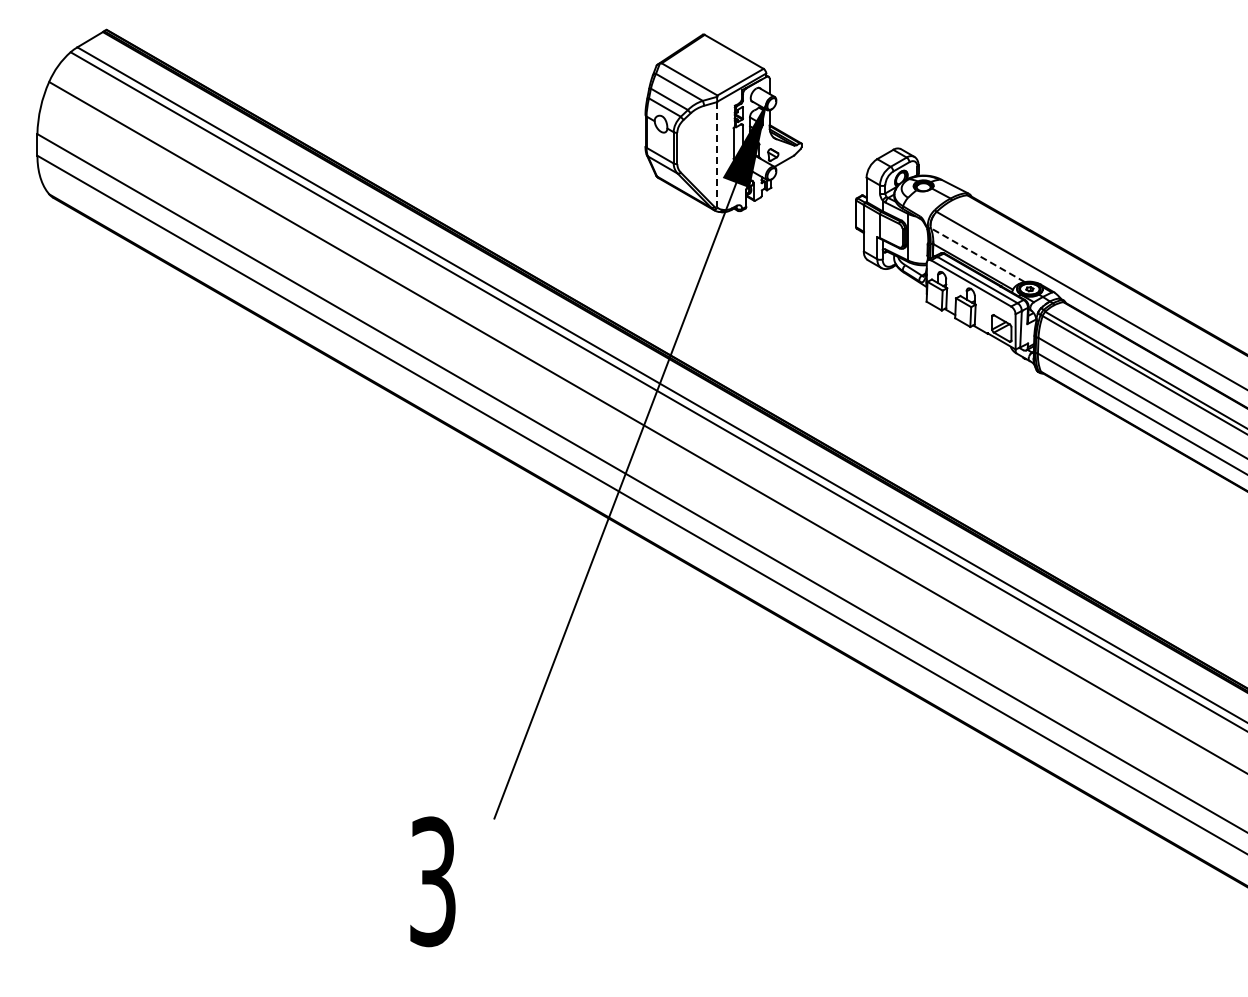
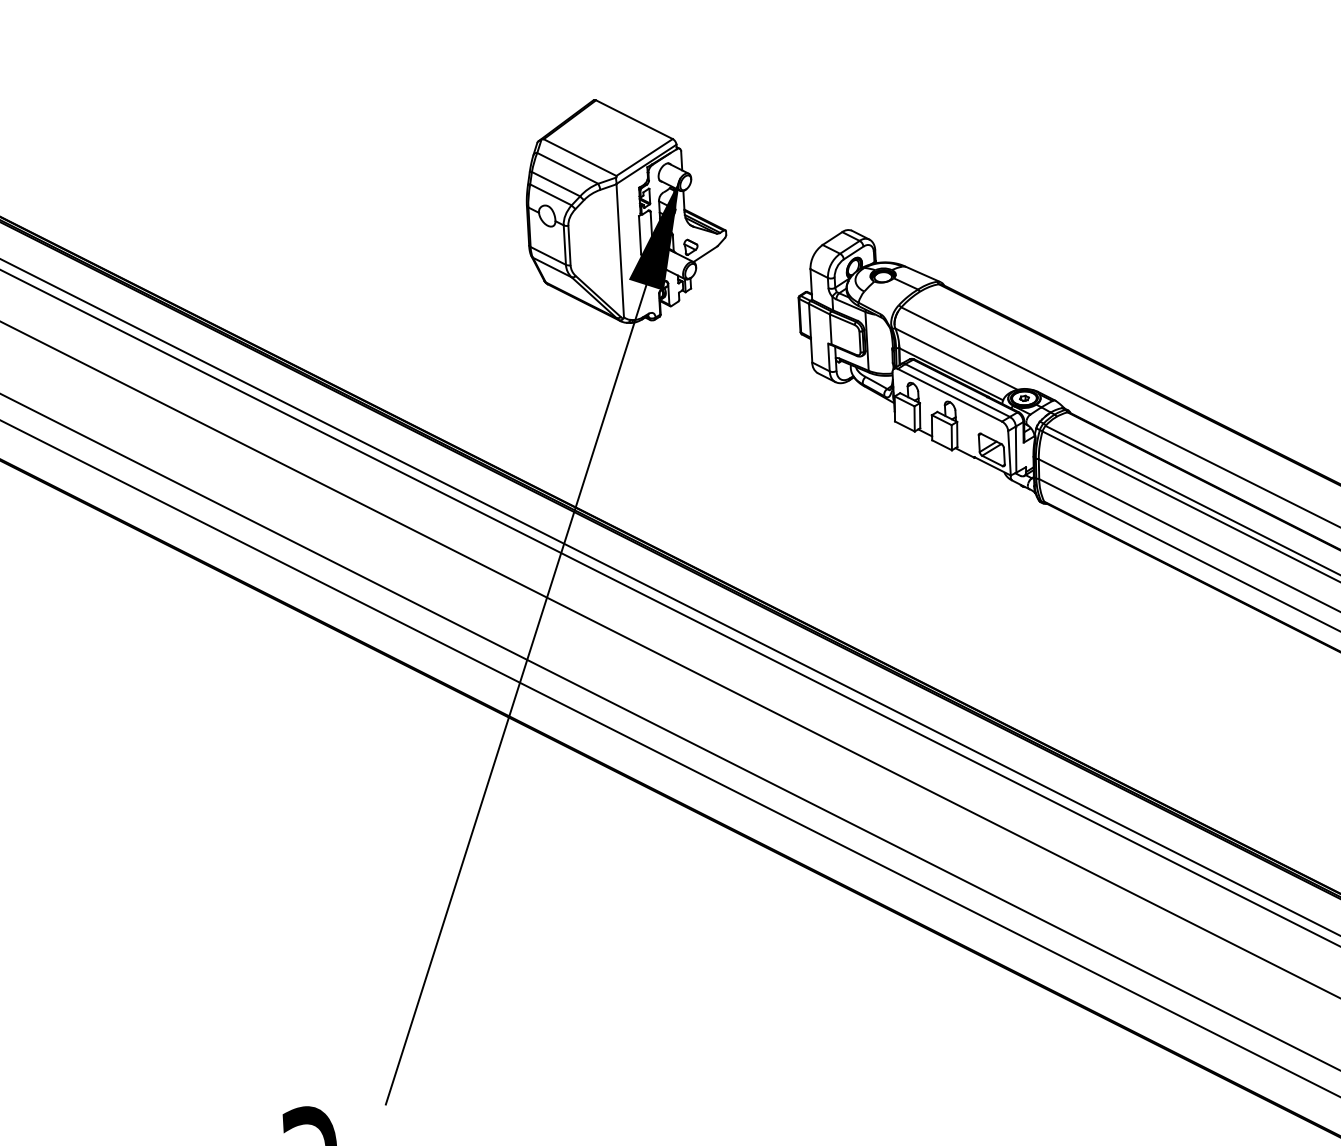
line: (717, 154) -> (620, 250), dashed -> solid
line: (977, 254) -> (955, 358), dashed -> solid

